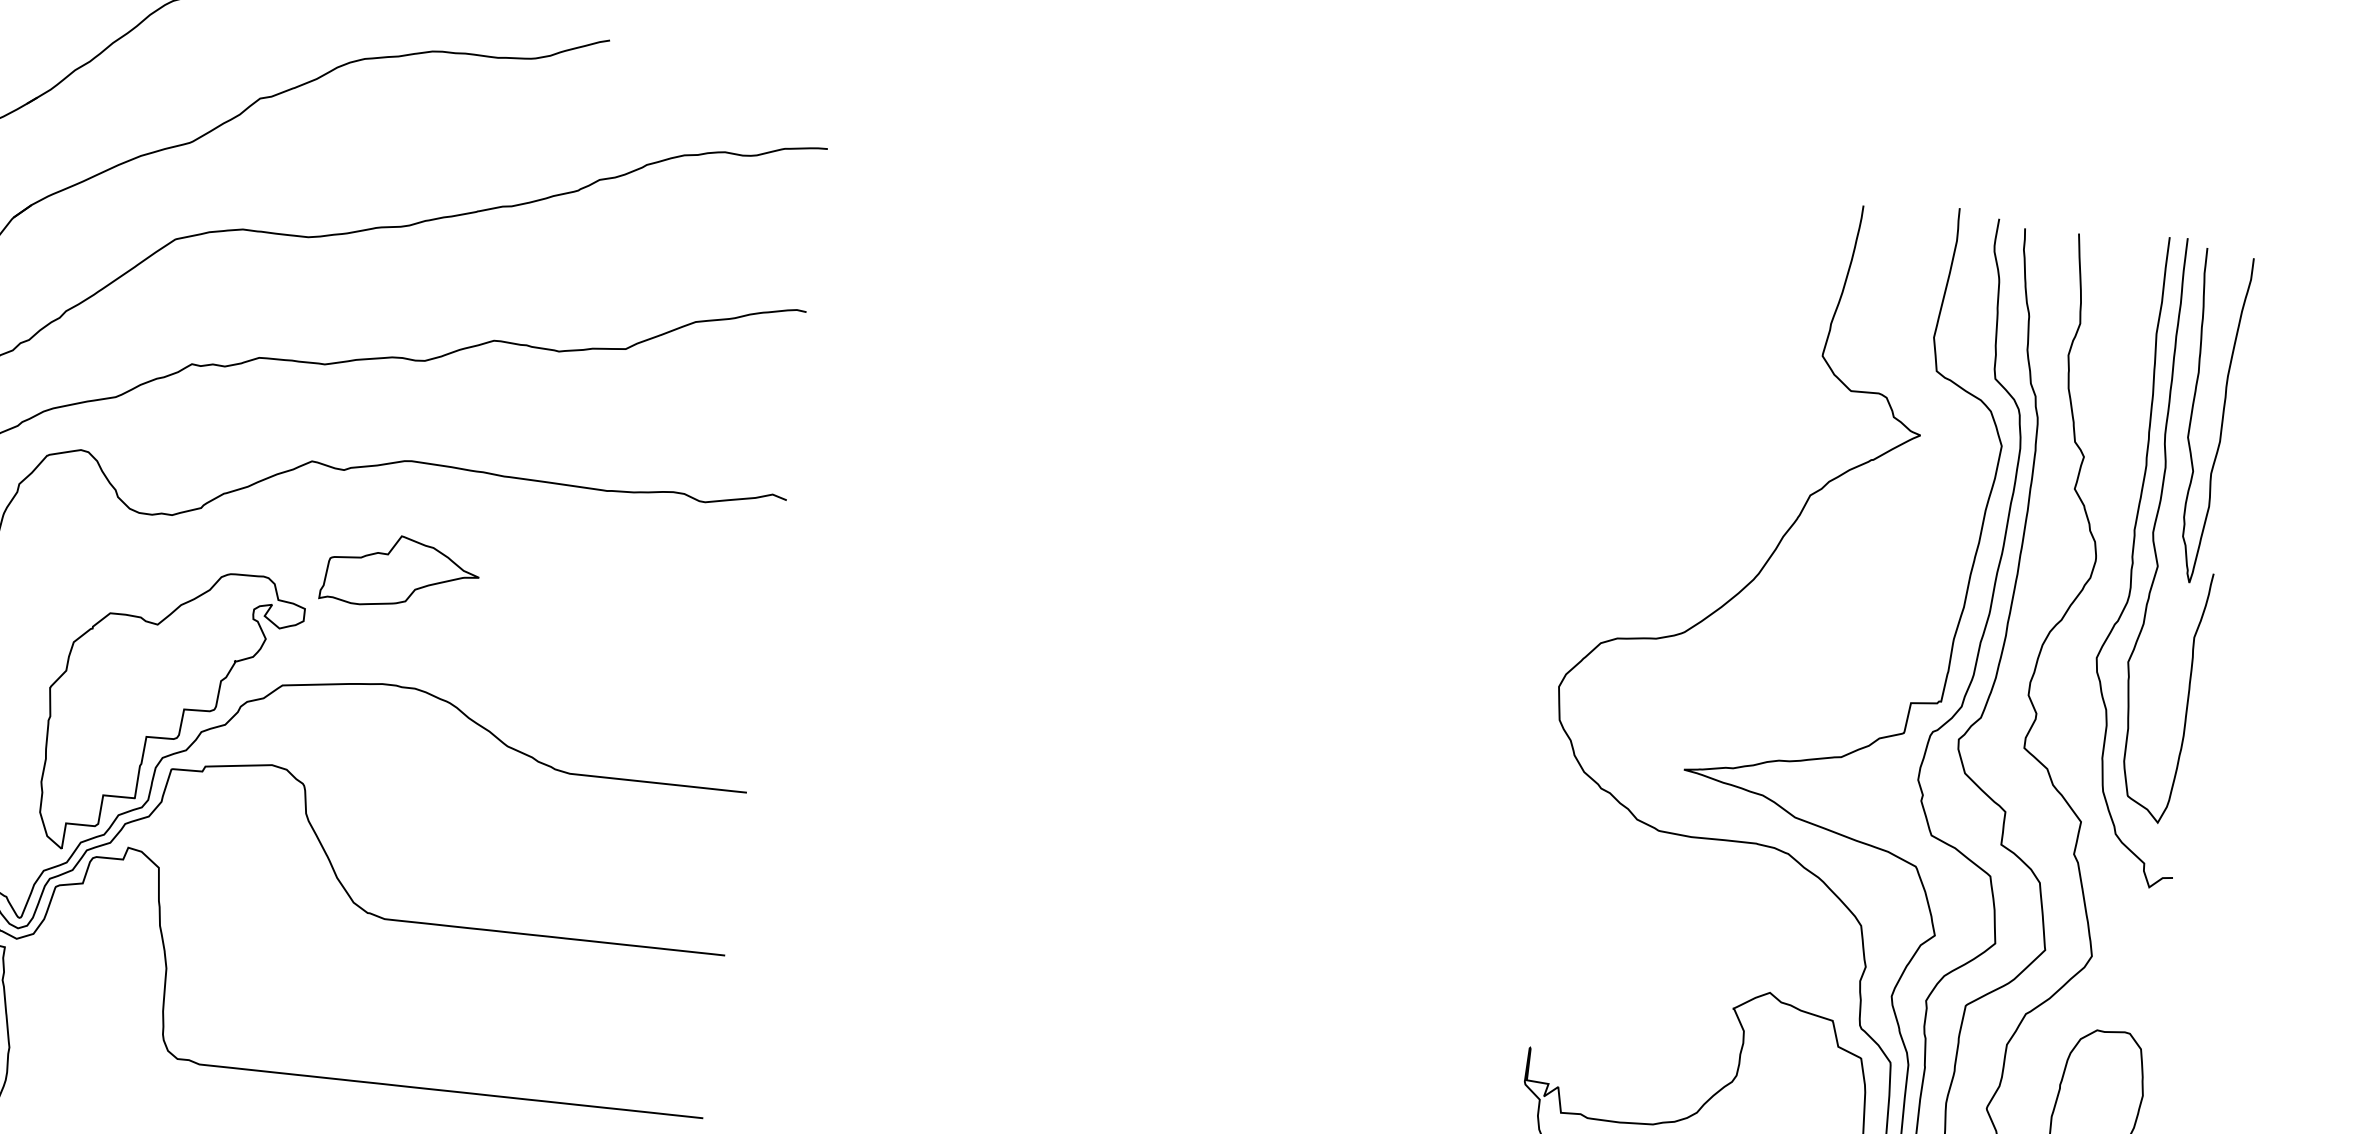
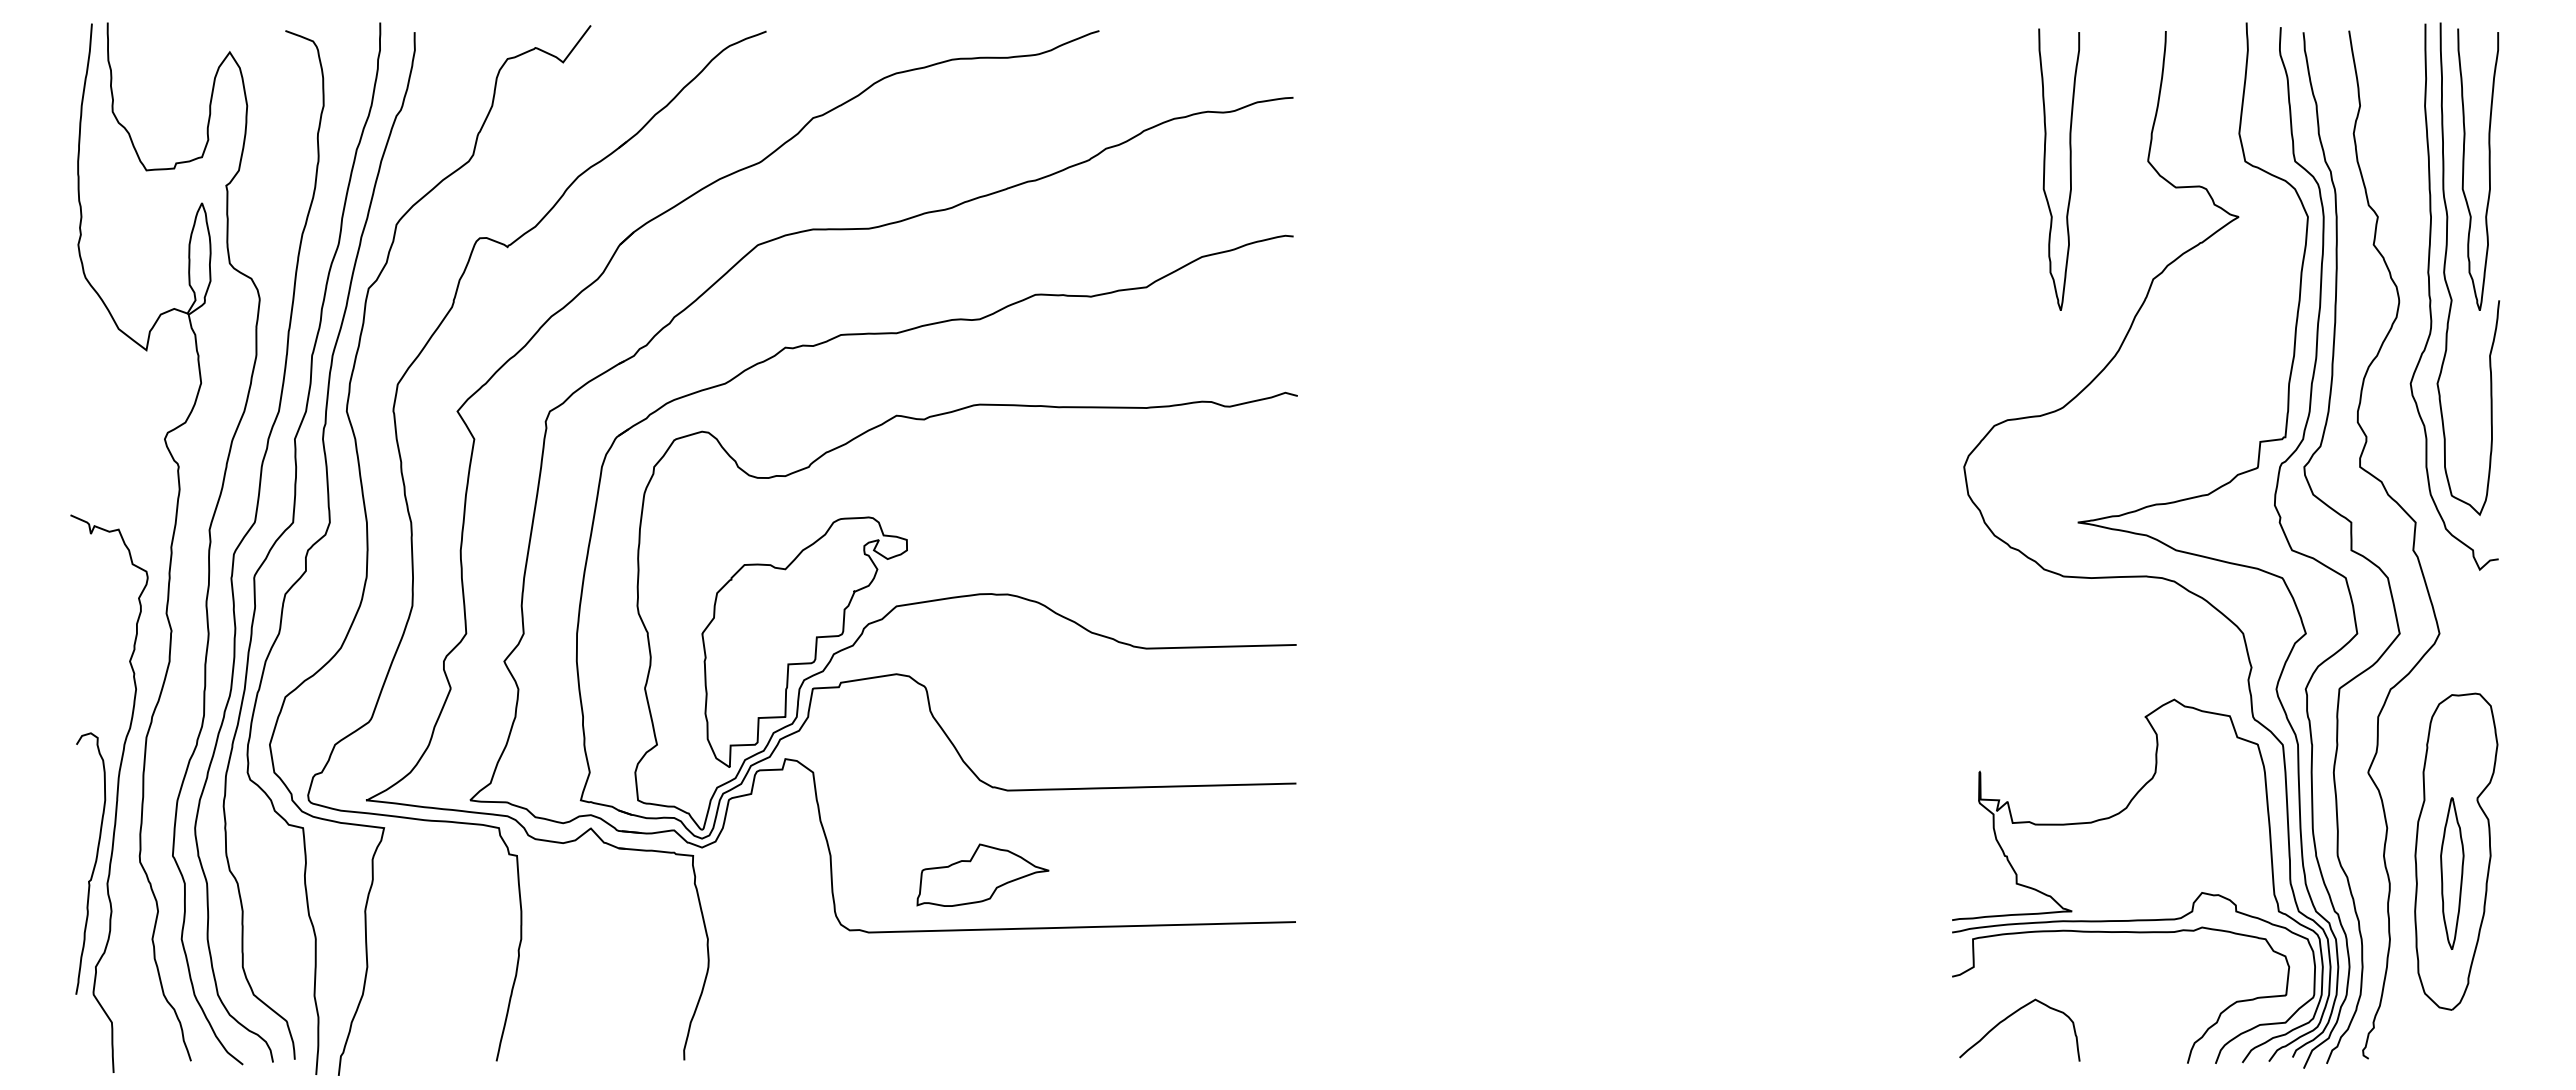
curve: (1728, 353) -> (2069, 169), added
part: (400, 571) -> (982, 874), moved

